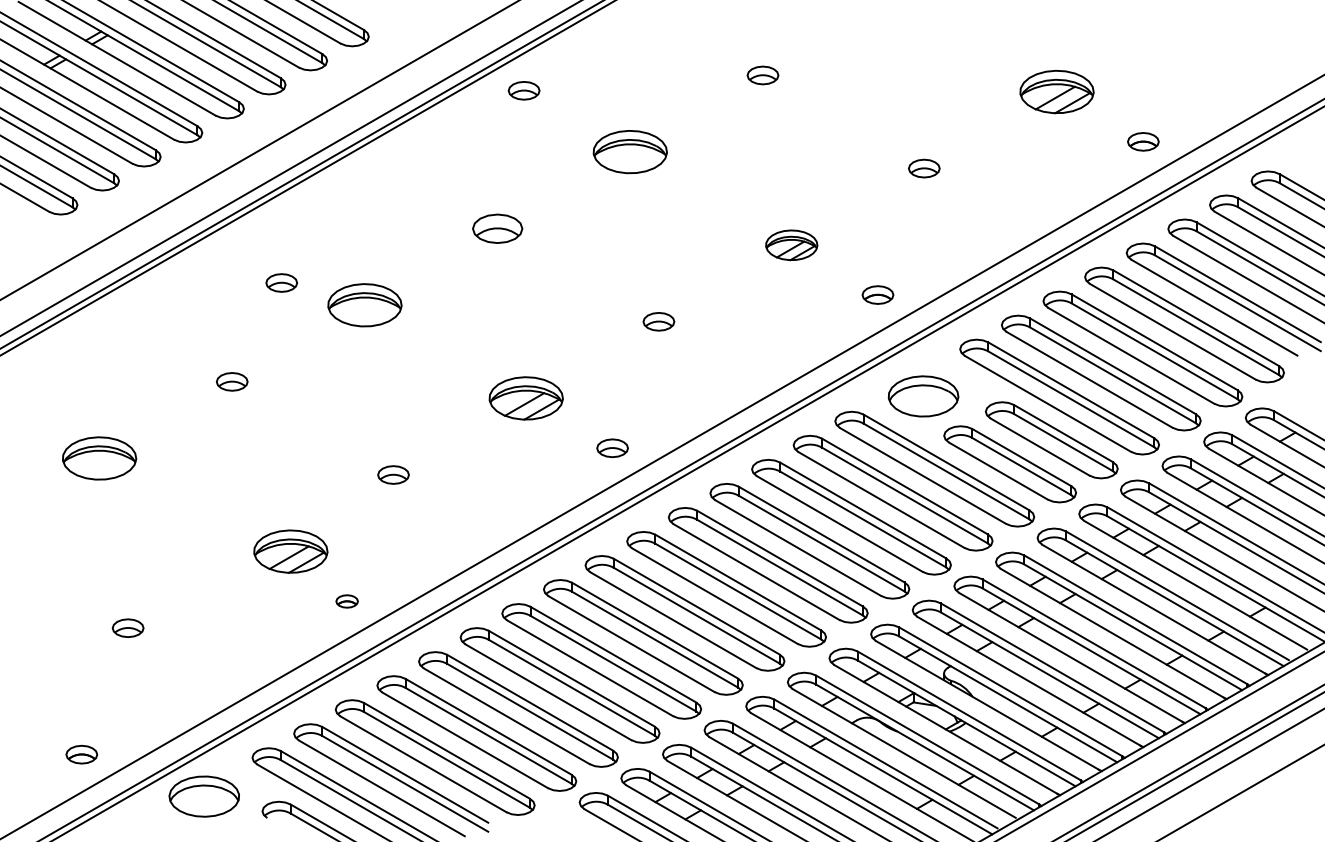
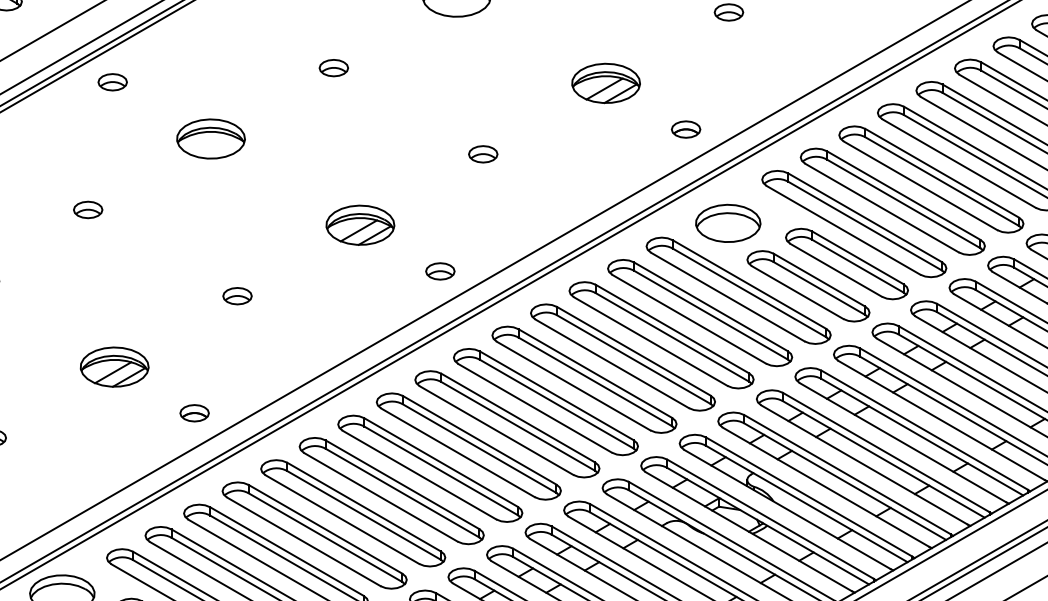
part: (497, 228) -> (333, 67), size x0.62
part: (791, 245) -> (606, 83), size x1.43
part: (281, 282) -> (112, 81), moved
part: (290, 551) -> (114, 367), moved
part: (346, 601) -> (193, 413), size x1.43

